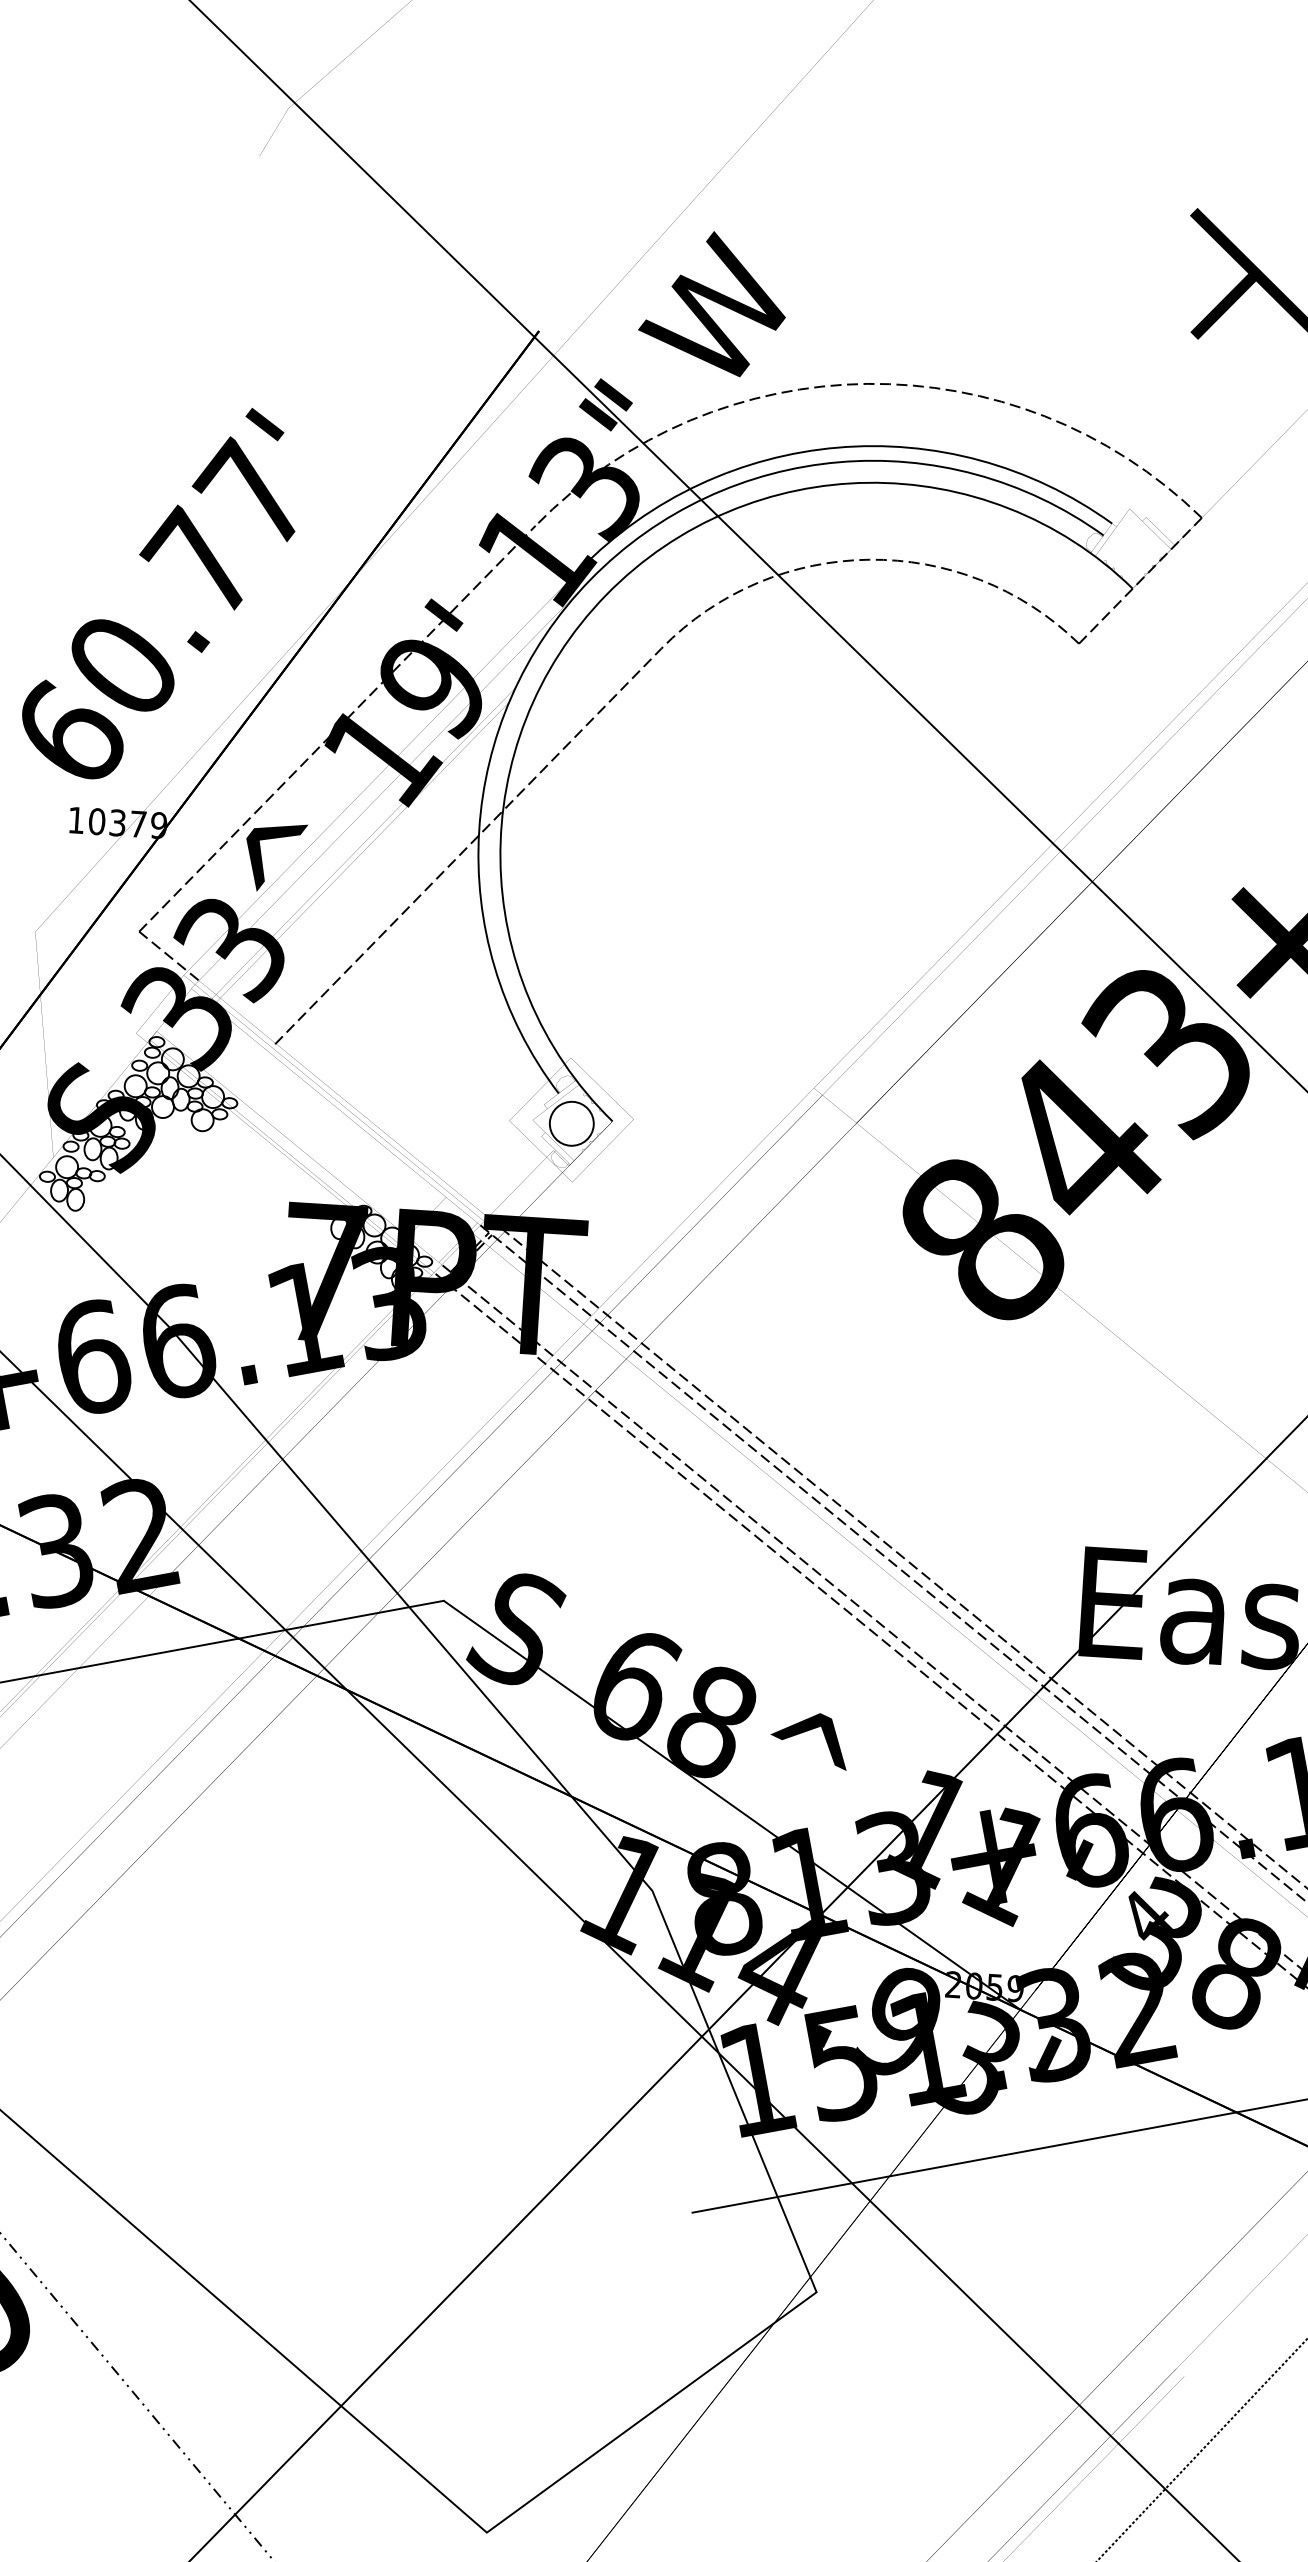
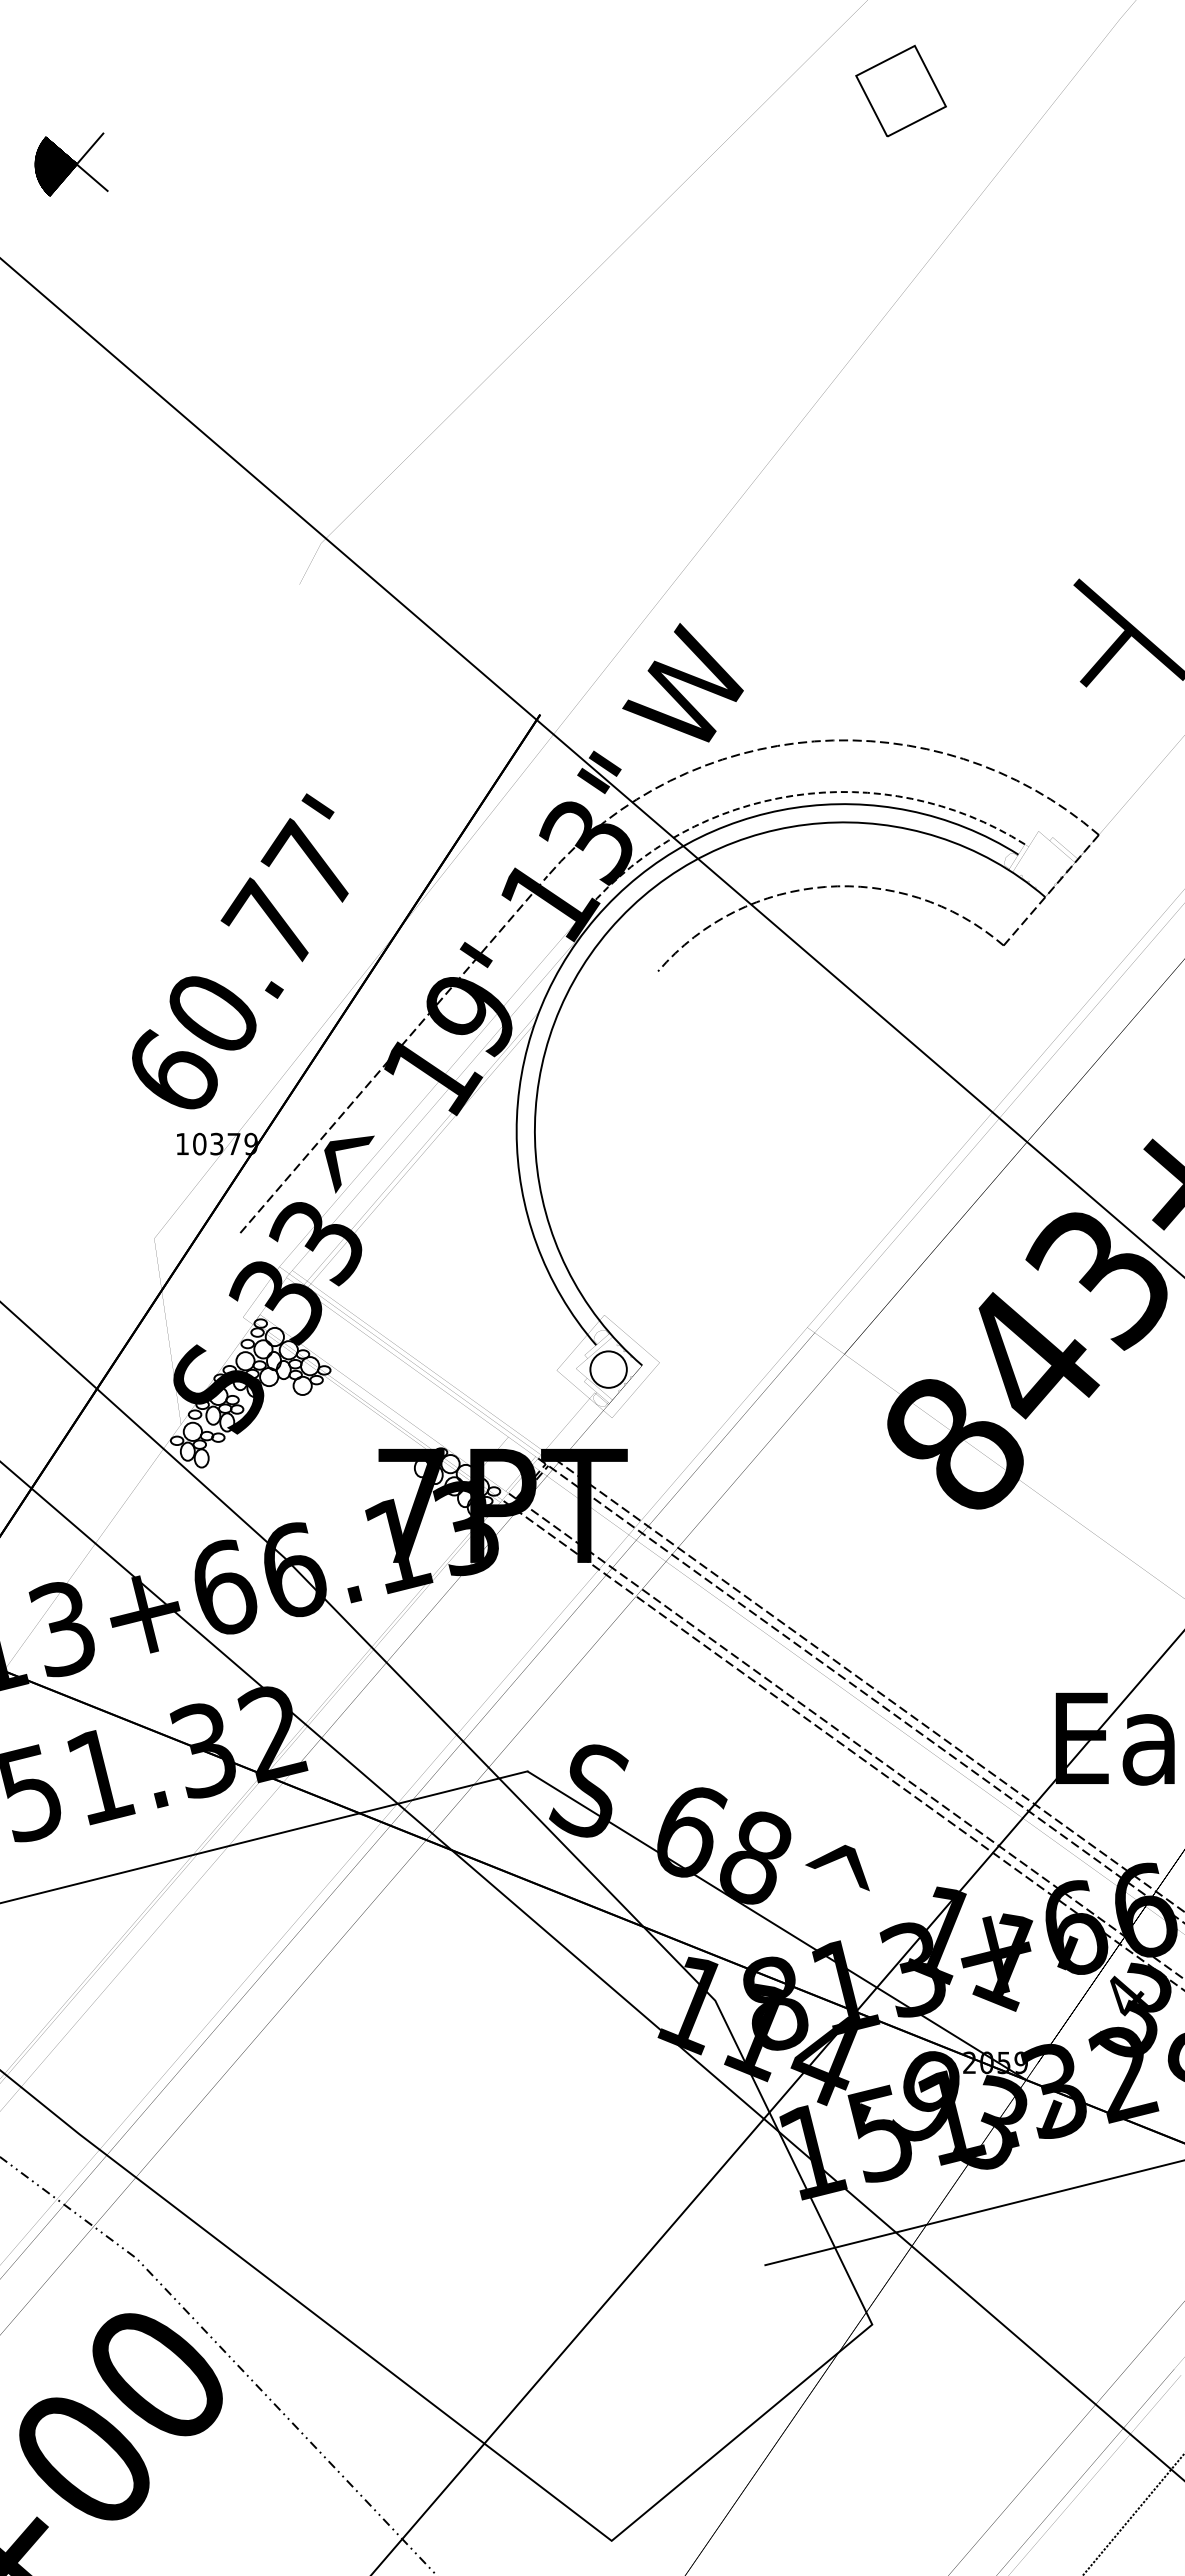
arc: (837, 447) -> (793, 795), solid -> dashed
line: (468, 846) -> (508, 1145), removed
line: (169, 955) -> (266, 1251), removed

